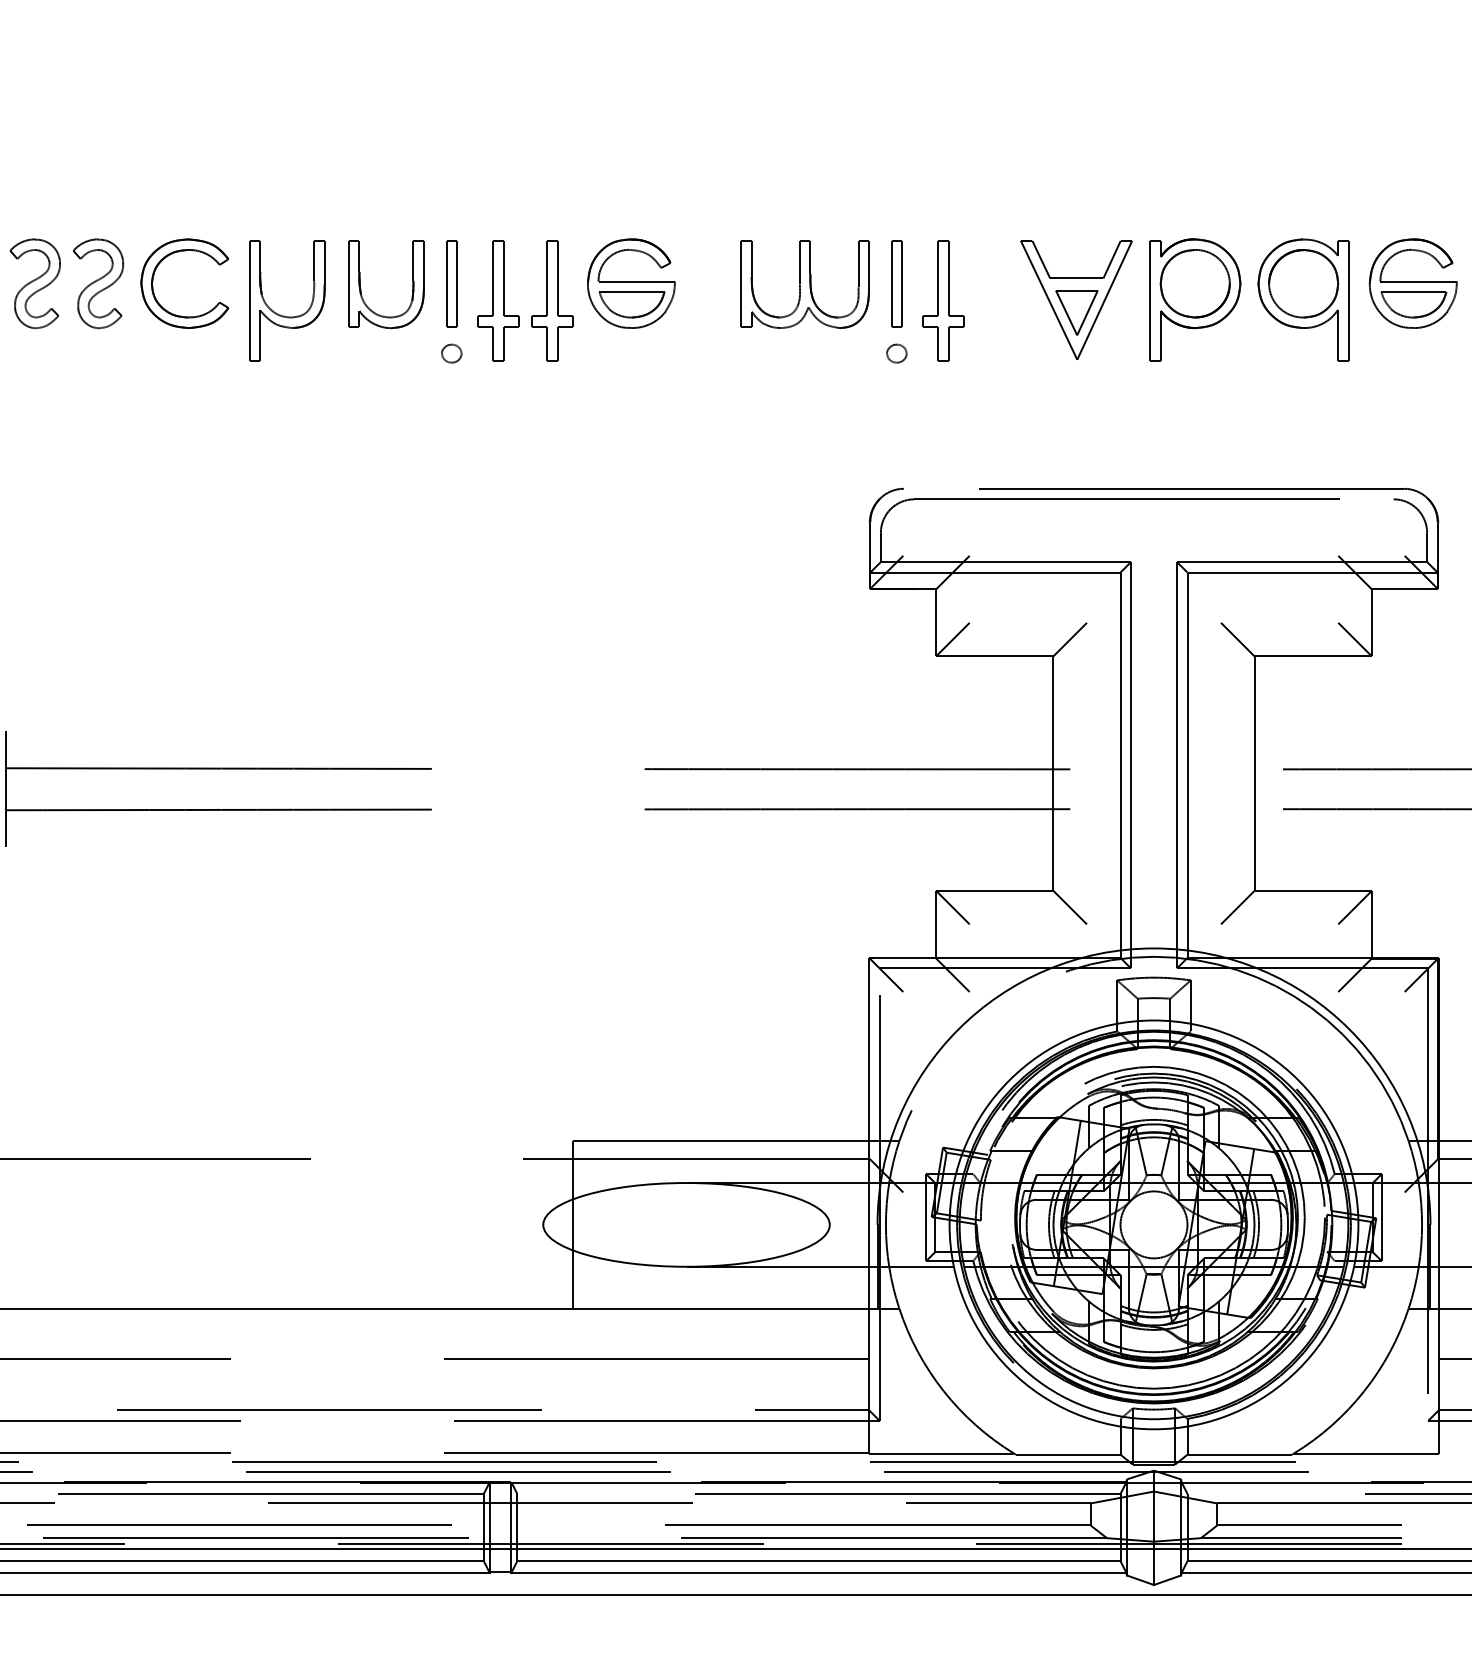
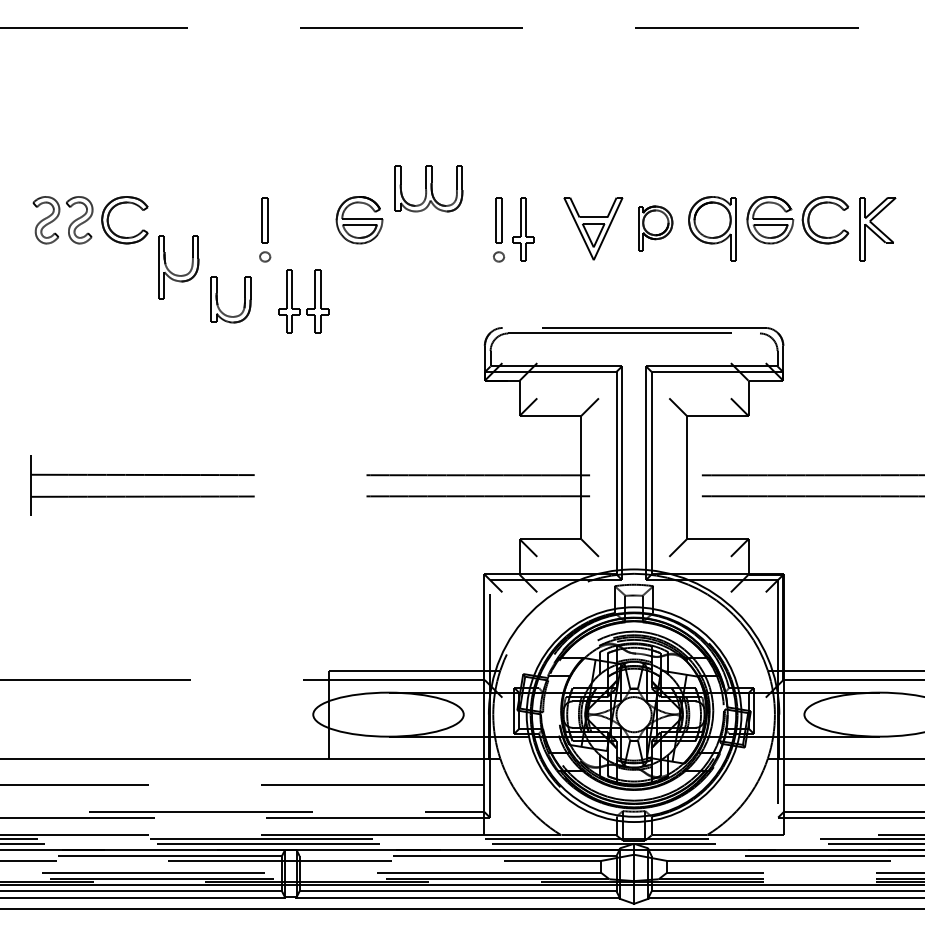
part: (804, 284) -> (428, 188), moved
part: (362, 289) -> (218, 302), moved
part: (1194, 299) -> (655, 228), size x0.7
part: (286, 314) -> (178, 274), moved
part: (517, 314) -> (299, 308), moved

